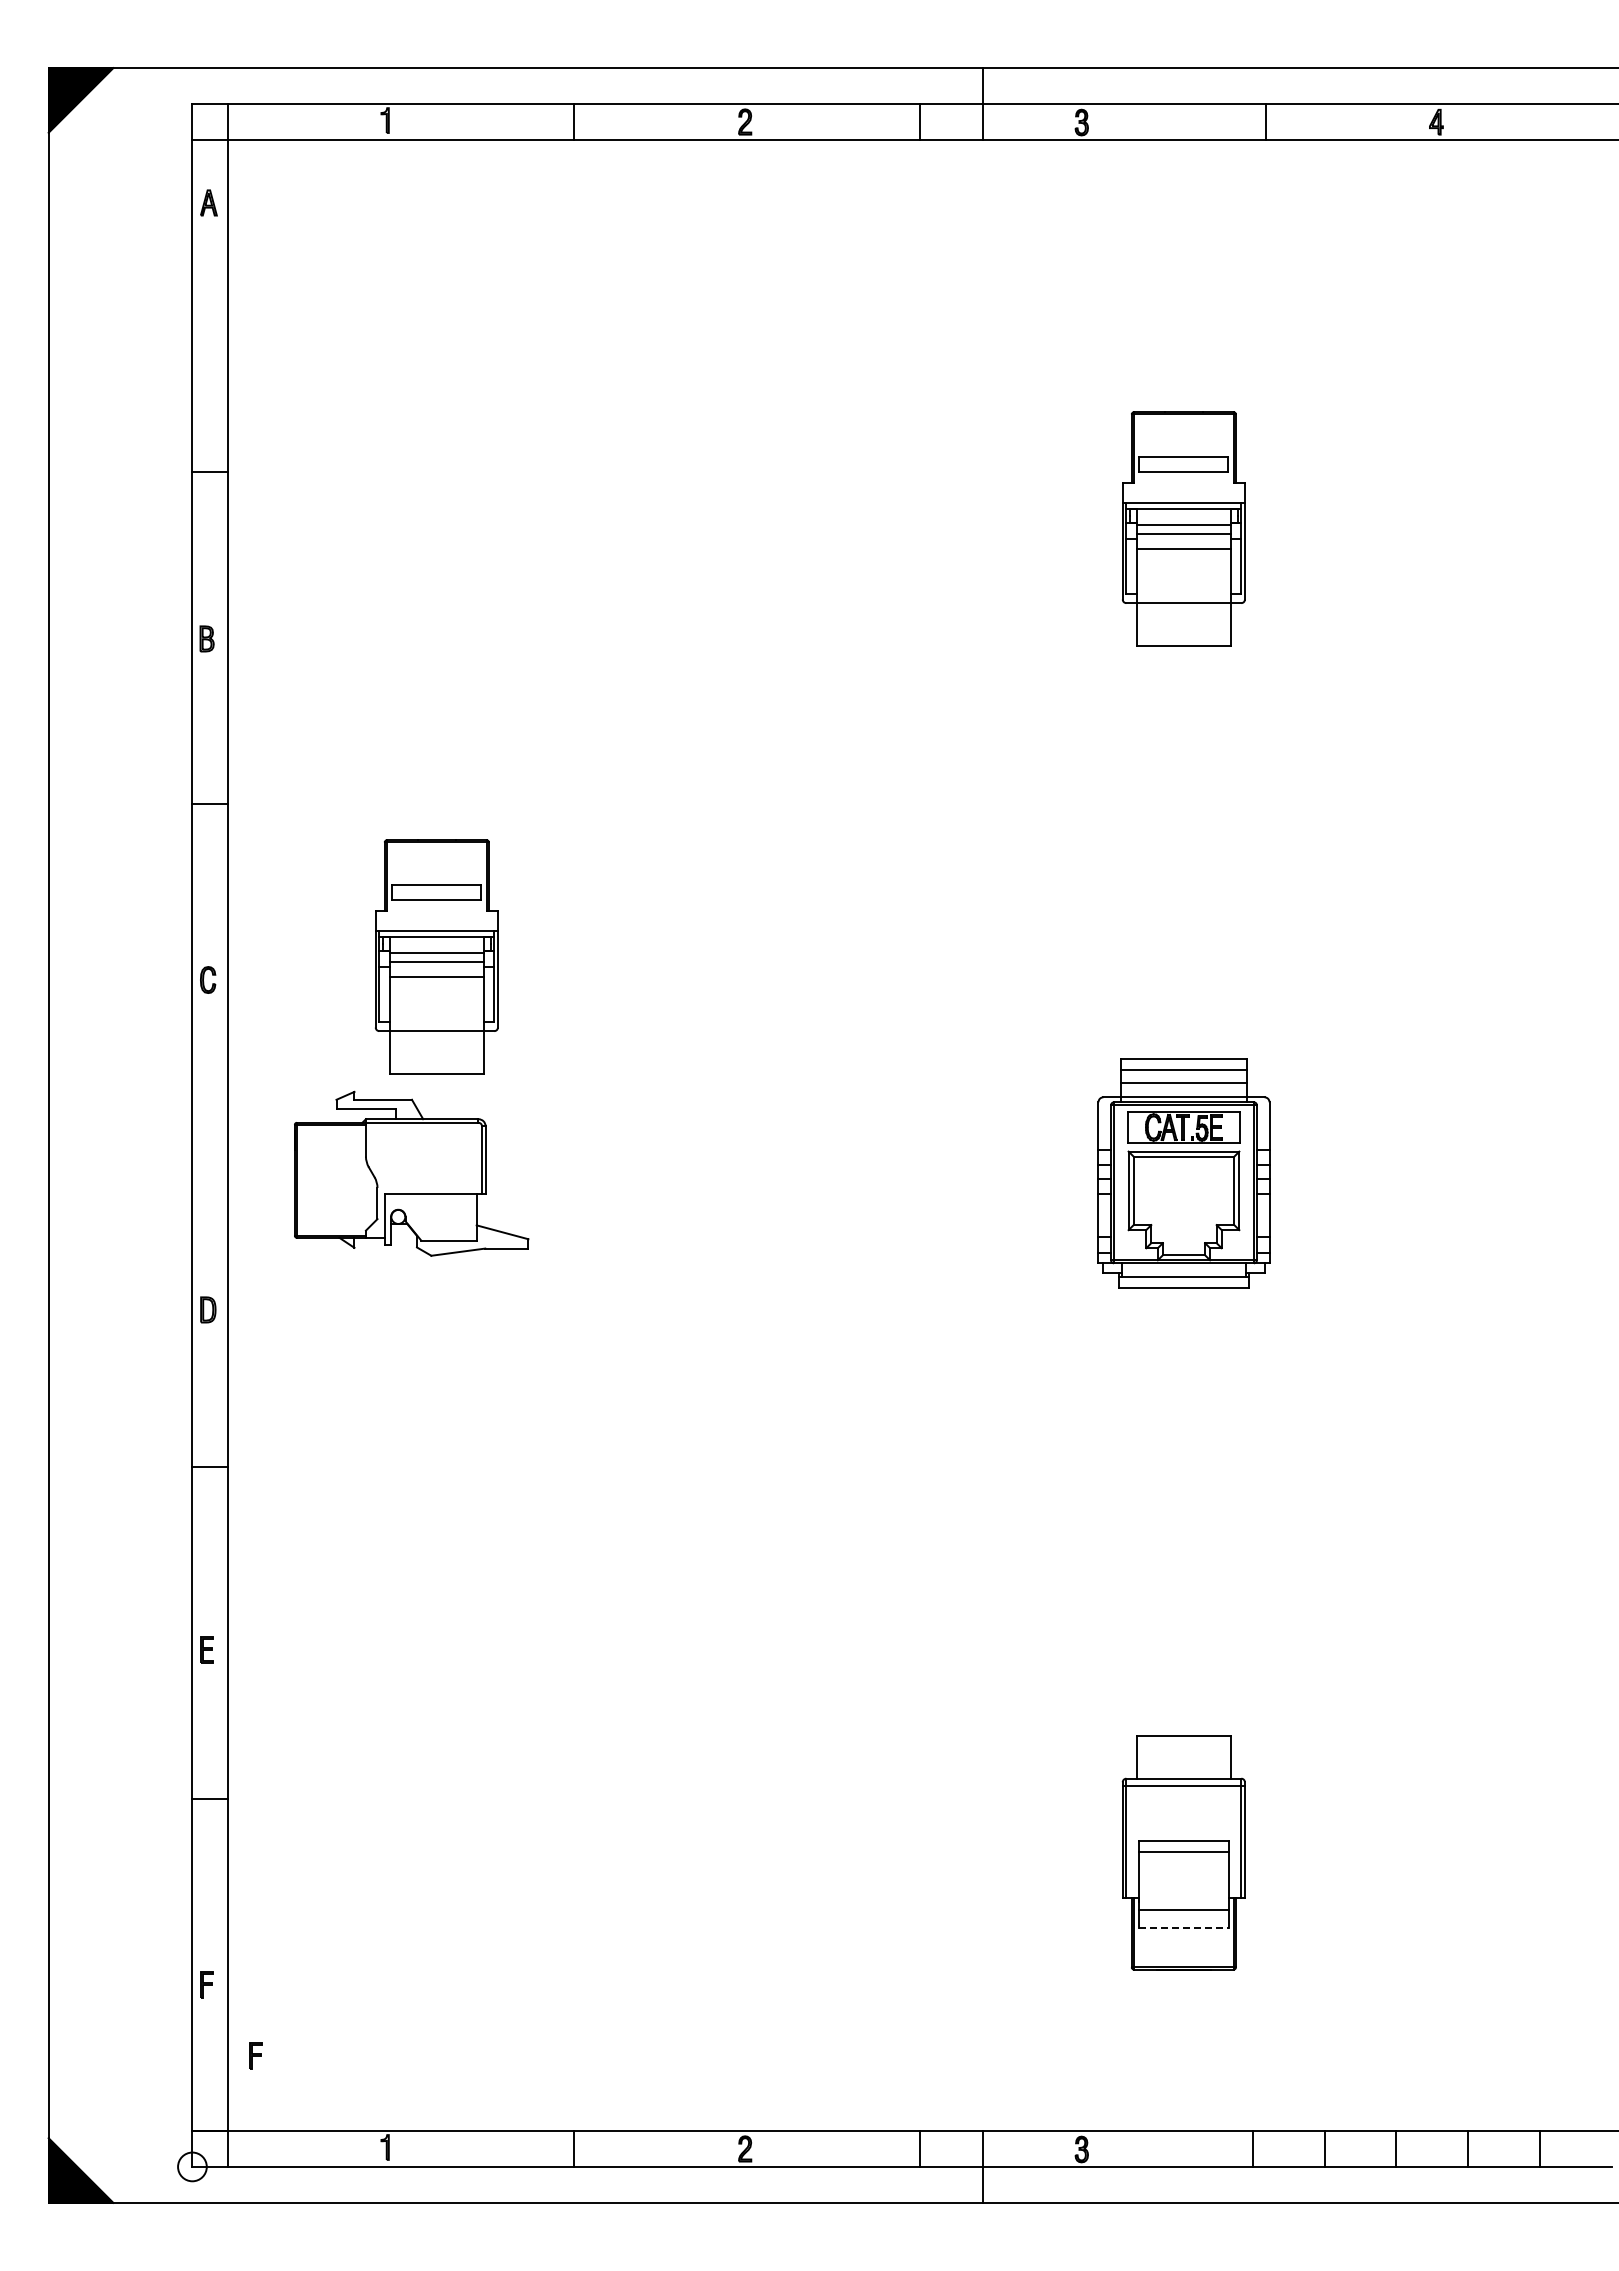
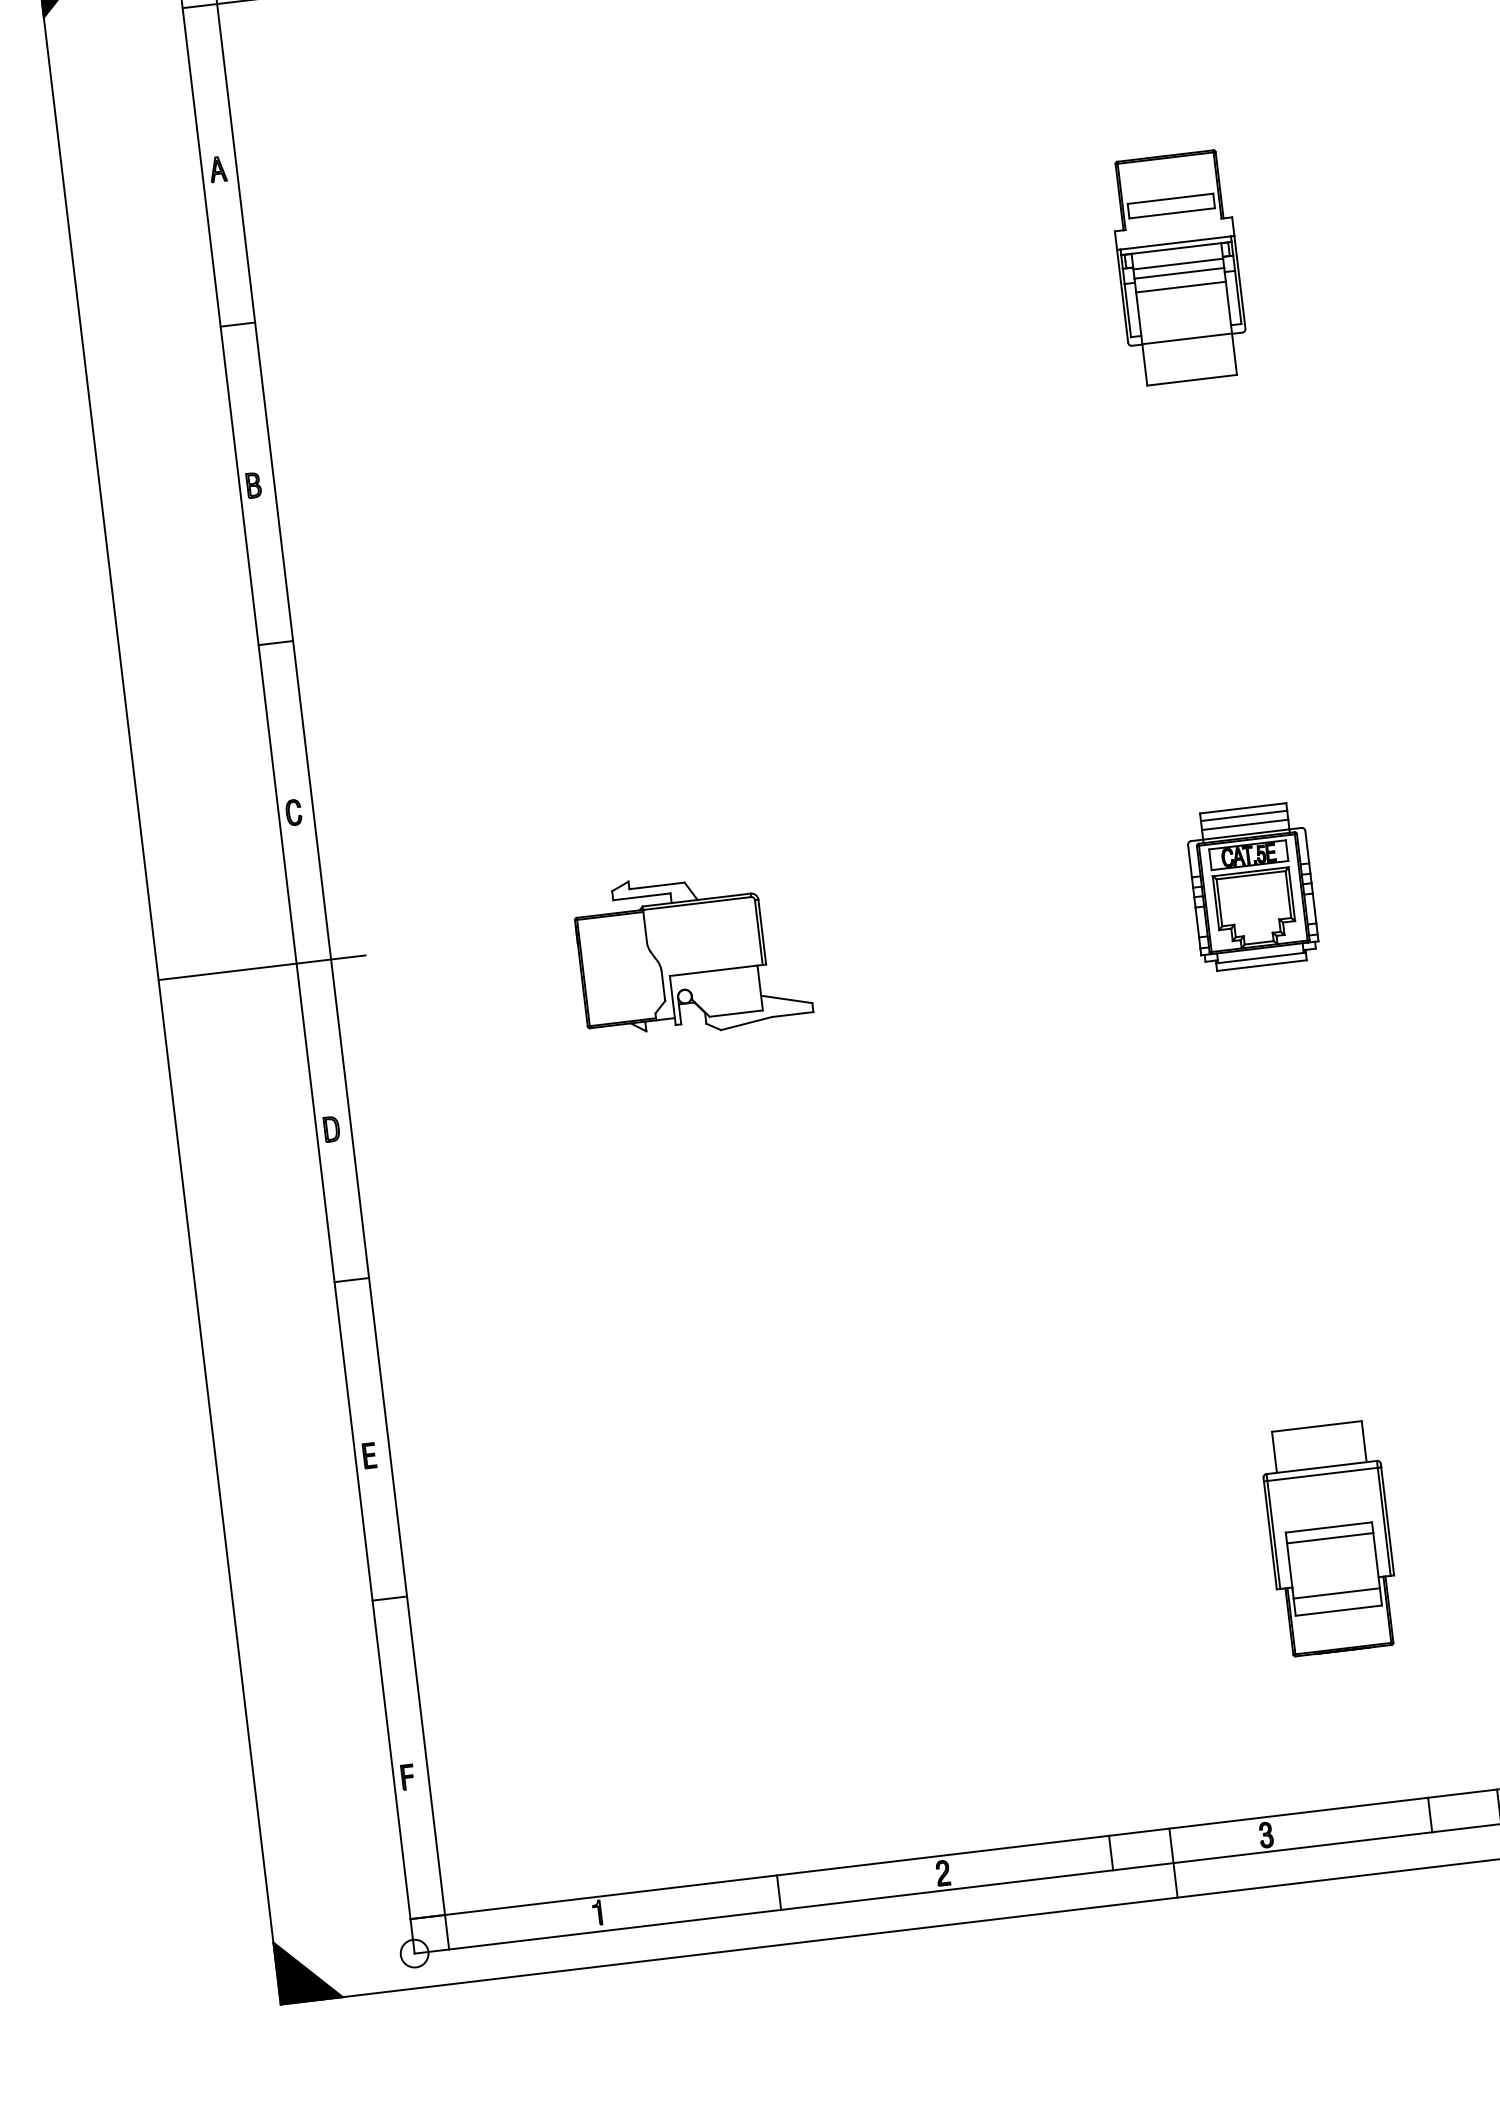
part: (208, 202) -> (217, 169), moved
part: (436, 956) -> (510, 763), removed
line: (156, 1135) -> (262, 967), added
part: (411, 1173) -> (692, 953), moved
part: (1183, 1173) -> (1252, 886), size x0.71
line: (1183, 1927) -> (1338, 1610), dashed -> solid
part: (255, 2055) -> (462, 1839), removed

